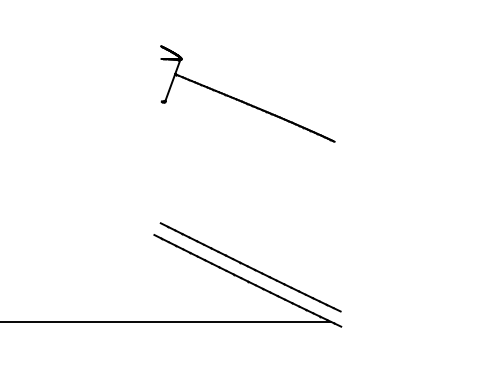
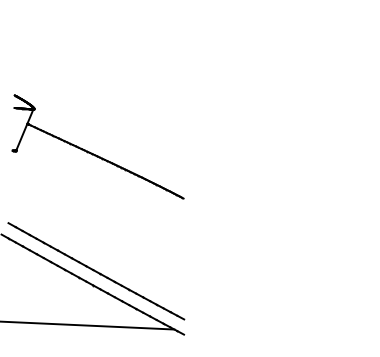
part: (244, 101) -> (95, 154), moved

